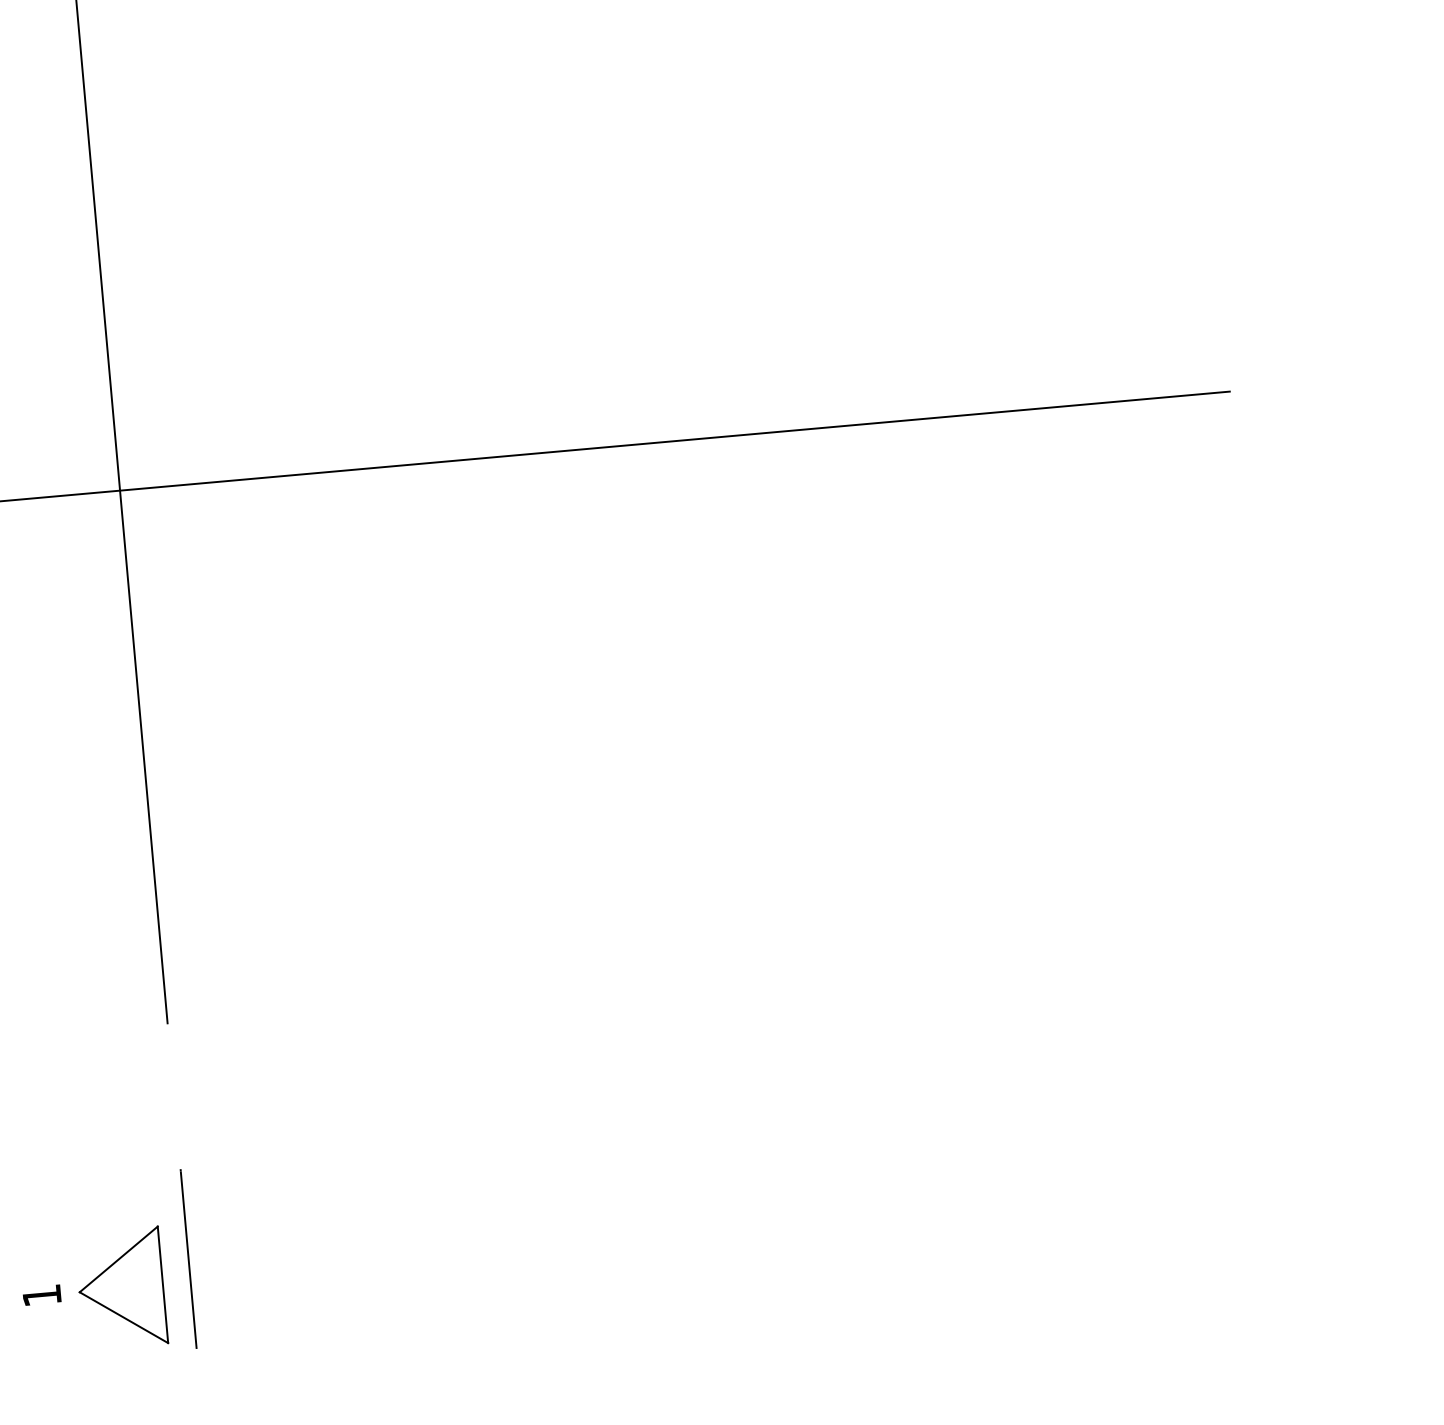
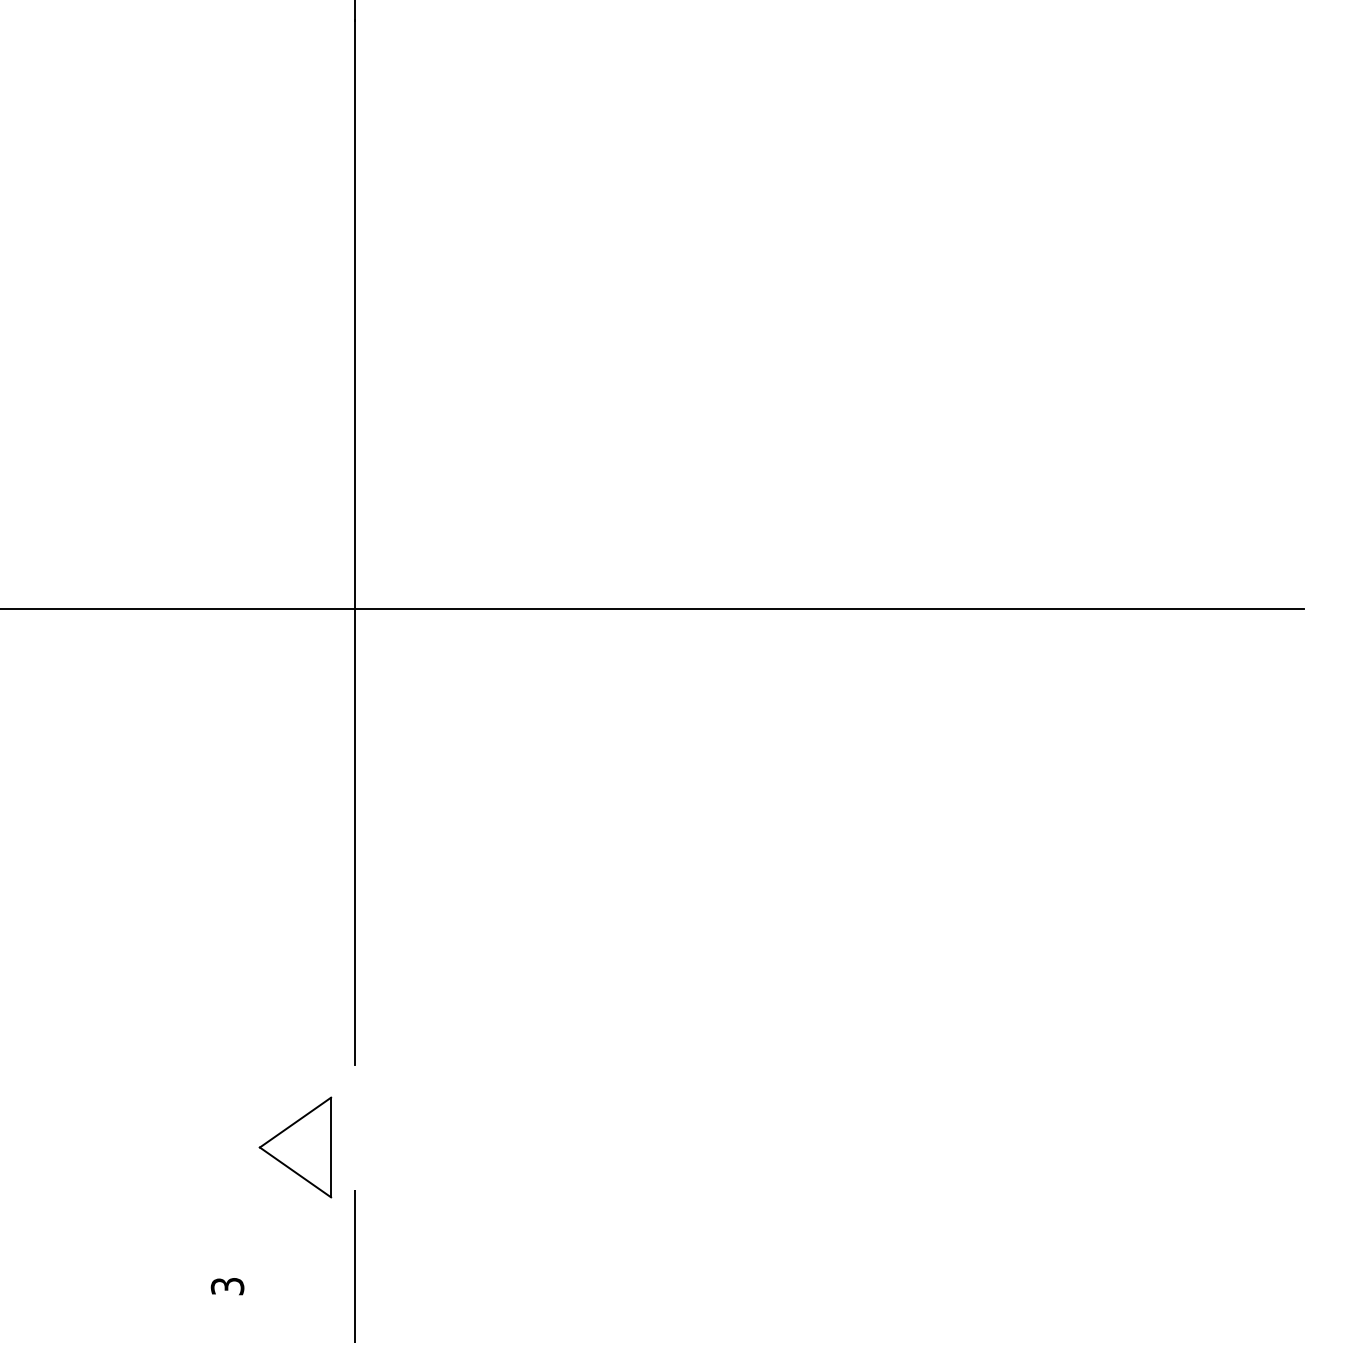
part: (121, 1288) -> (295, 1147), moved
text: (41, 1295) -> (227, 1286), 1 -> 3

